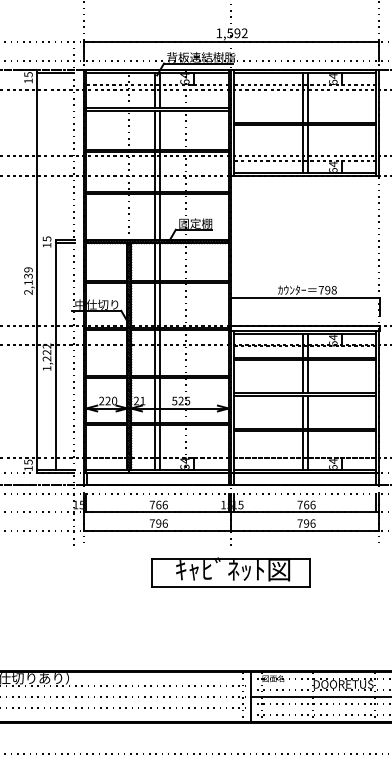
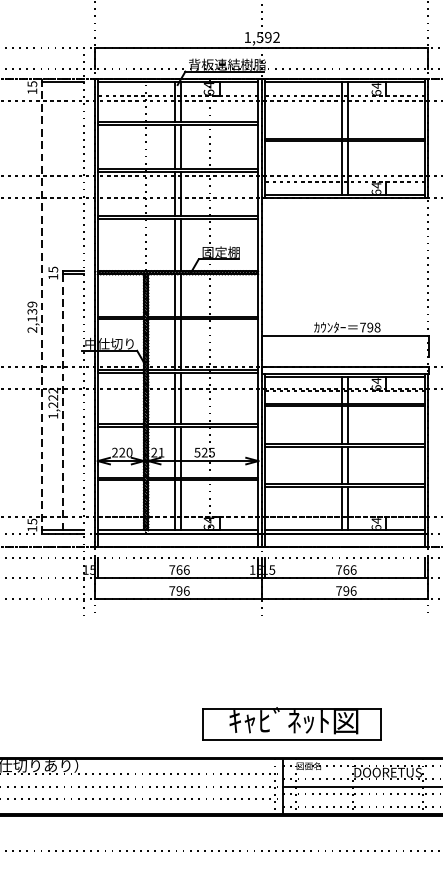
line: (37, 271) -> (42, 306), solid -> dashed
line: (55, 356) -> (62, 402), solid -> dashed
part: (230, 572) -> (290, 724), moved

